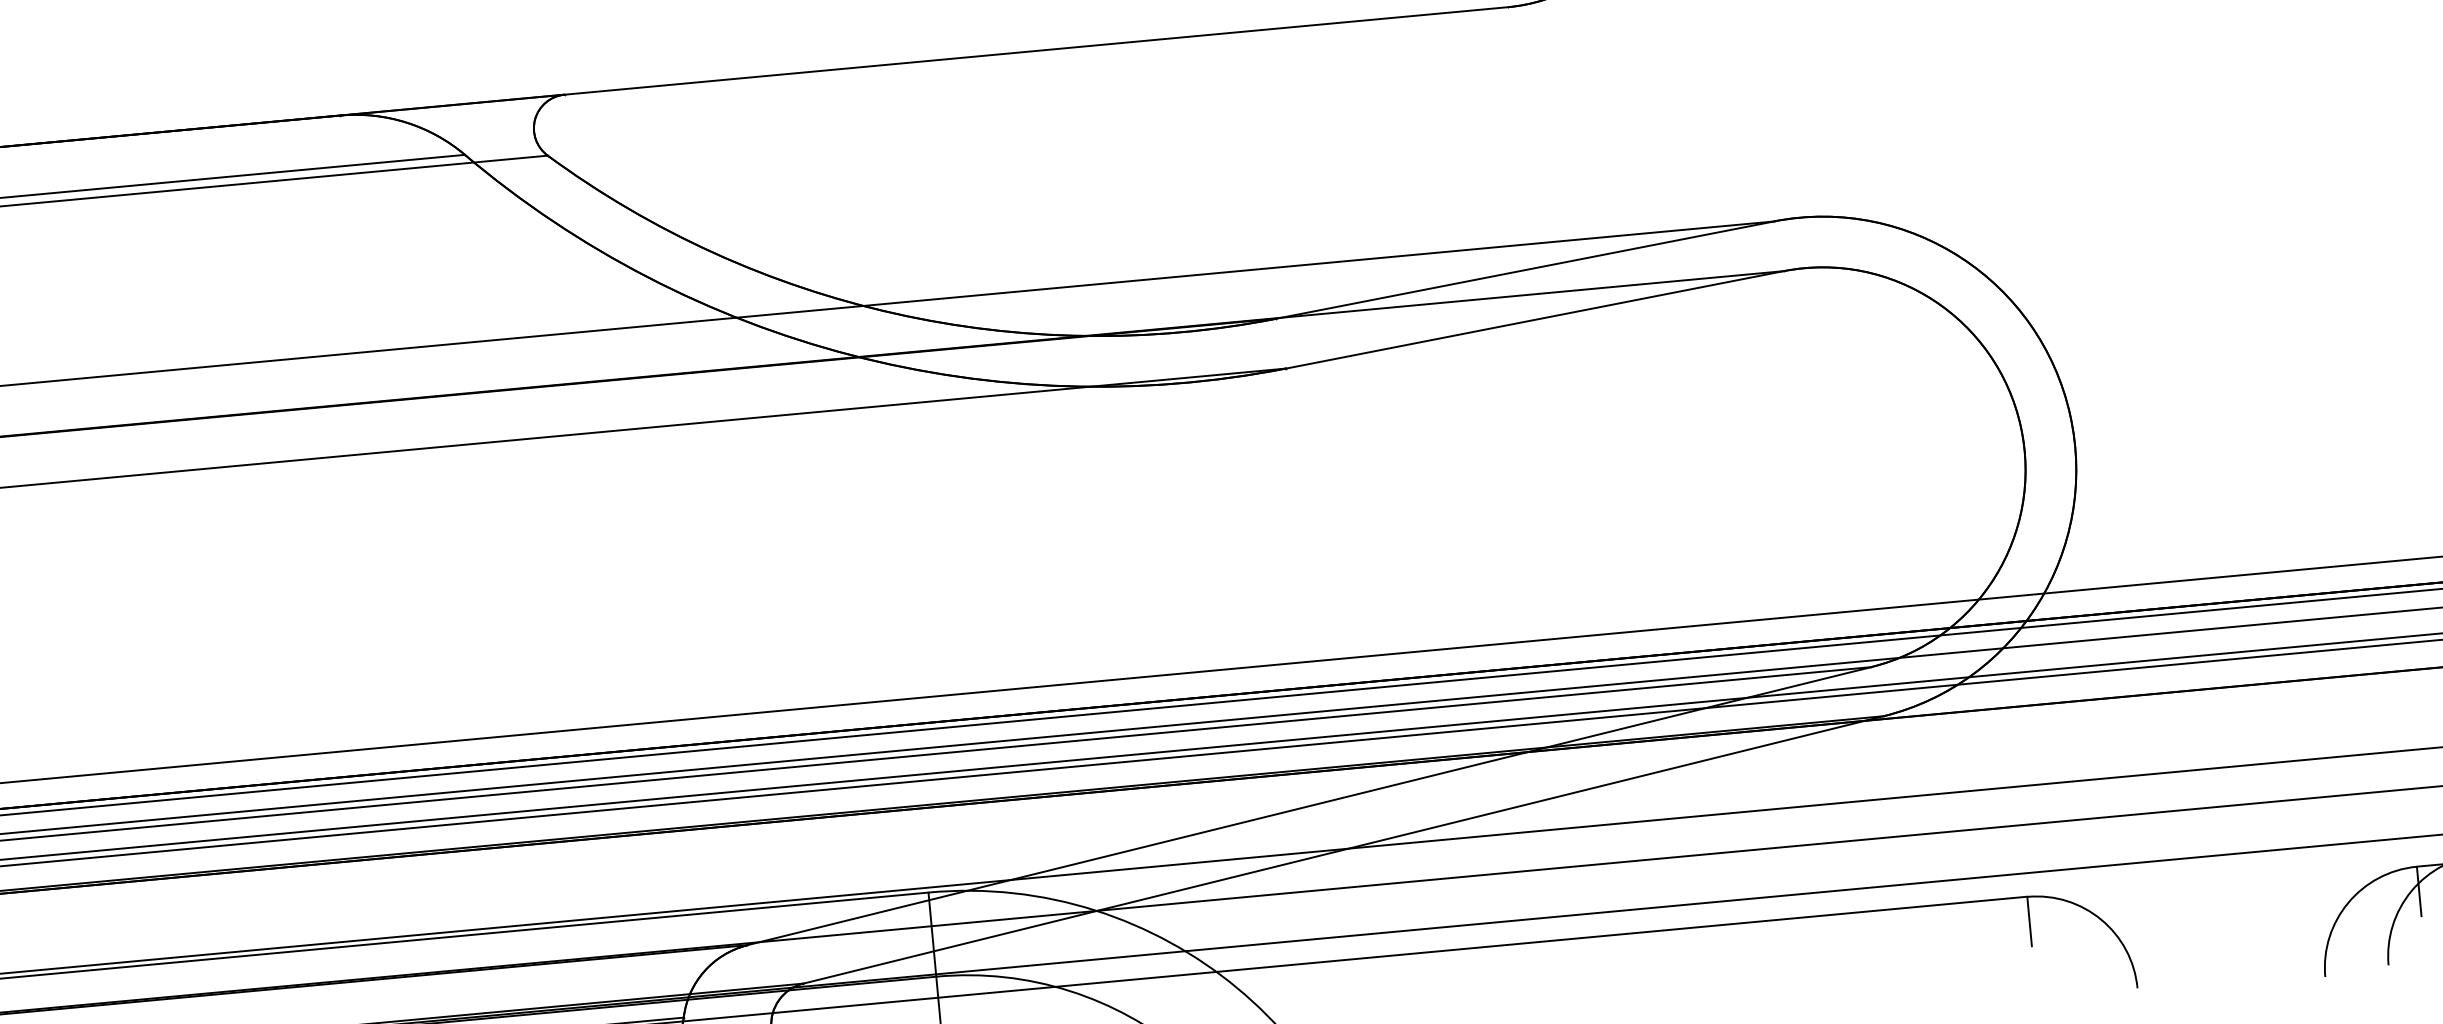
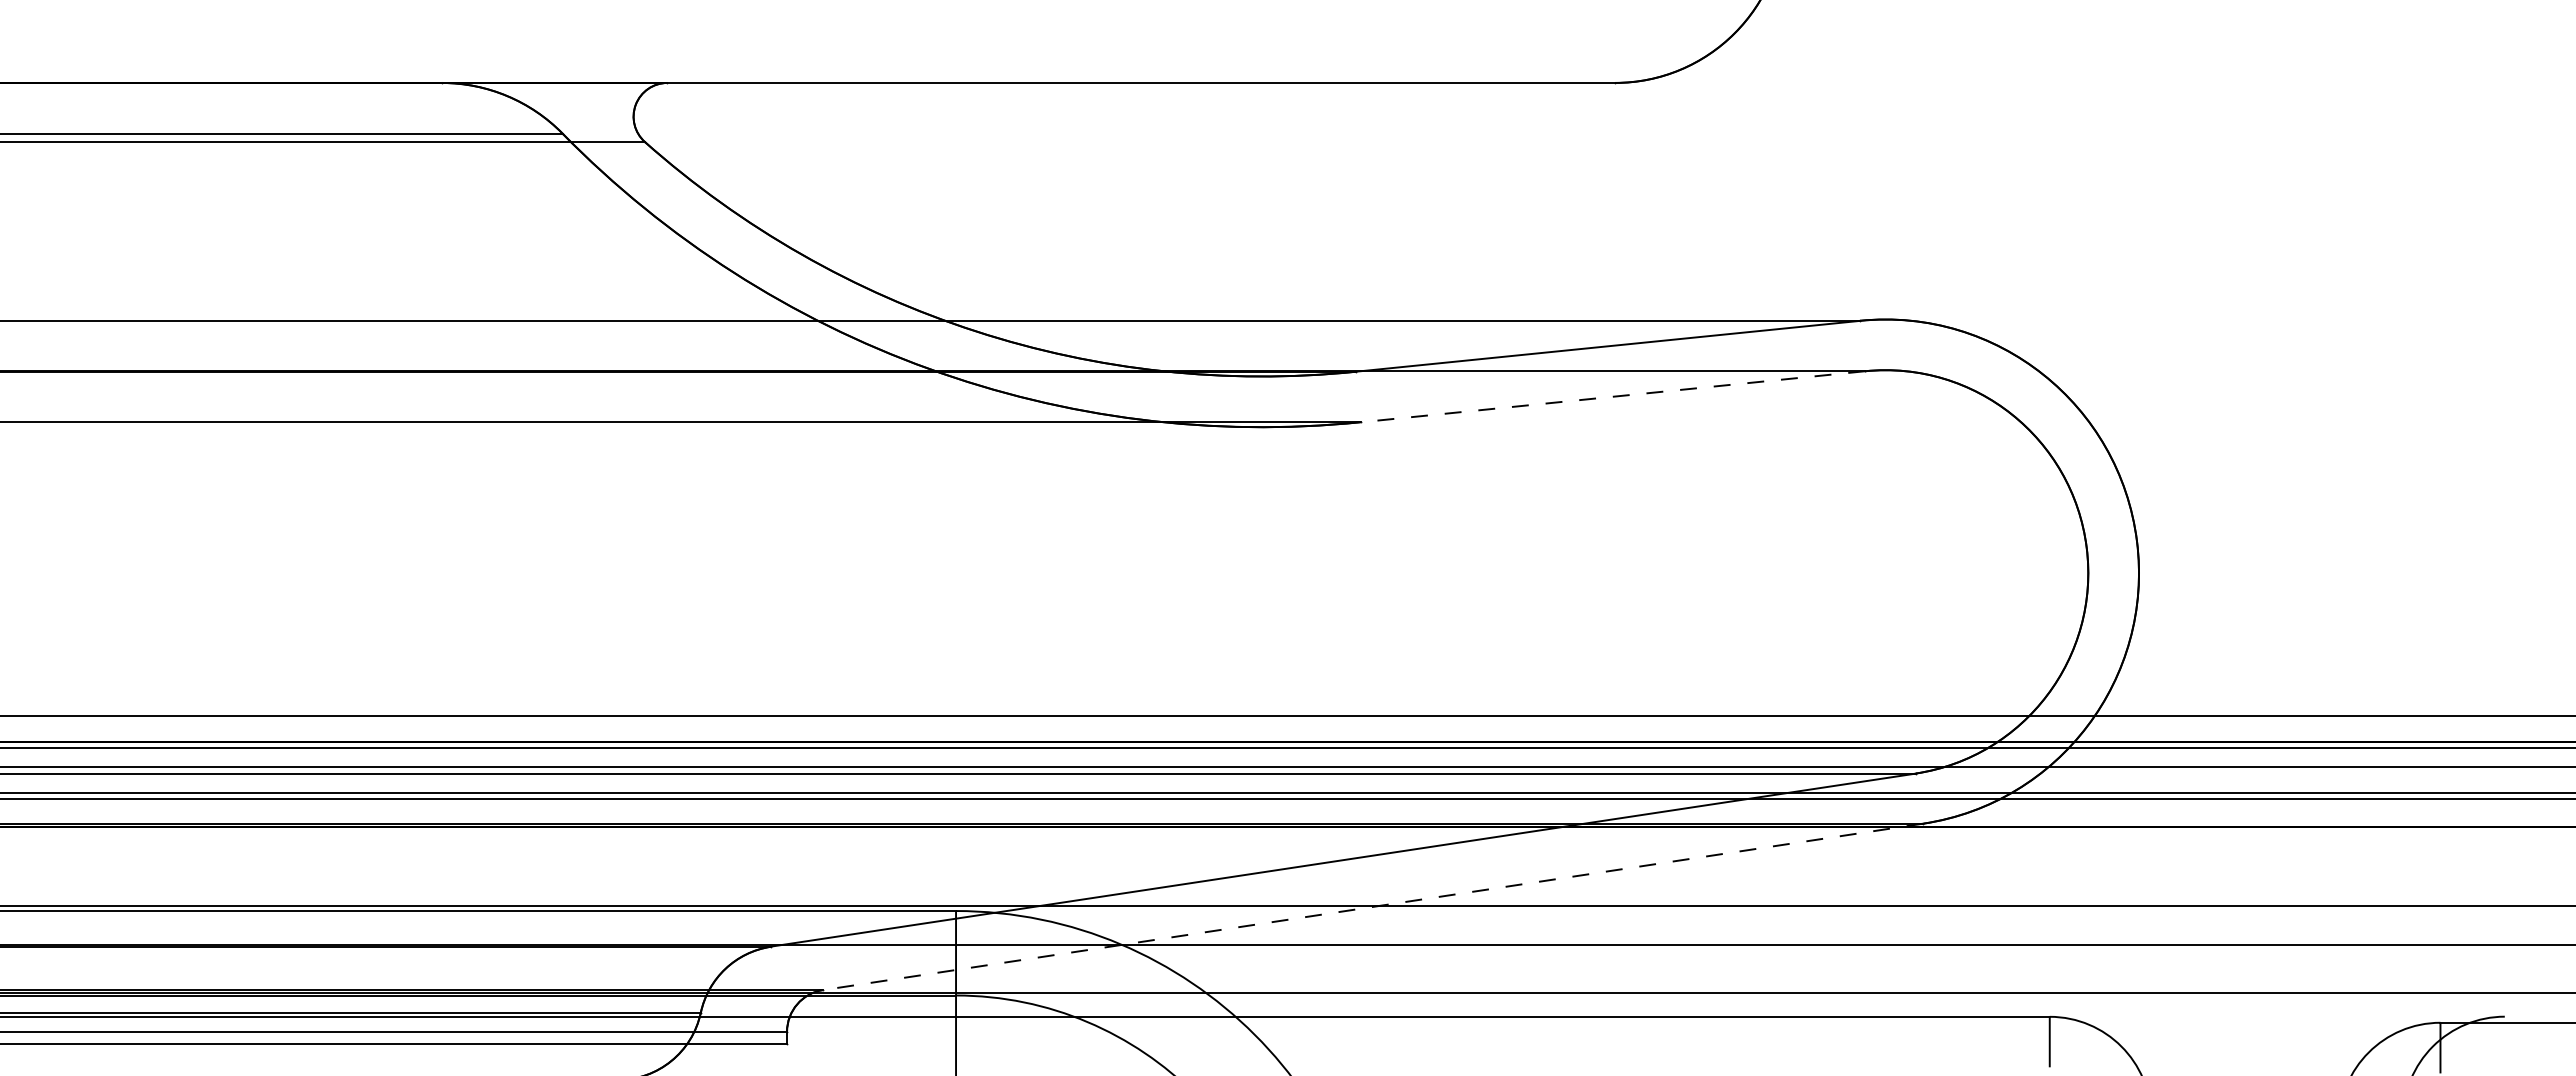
line: (1534, 319) -> (1612, 396), solid -> dashed
line: (1342, 849) -> (1372, 906), solid -> dashed

